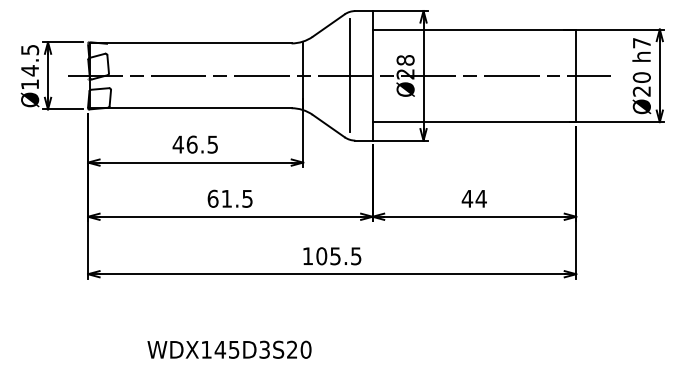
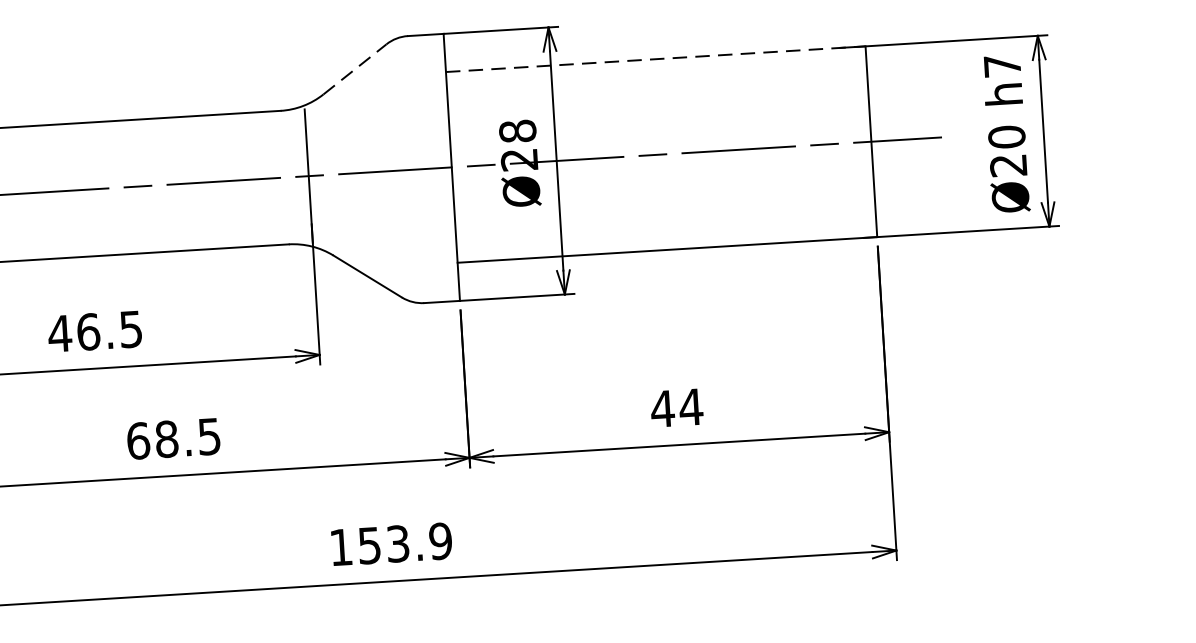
line: (329, 25) -> (356, 69), solid -> dashed
line: (474, 29) -> (655, 59), solid -> dashed
line: (349, 75) -> (404, 169), removed
text: (226, 198) -> (166, 438), 61.5 -> 68.5
text: (338, 256) -> (404, 544), 105.5 -> 153.9

